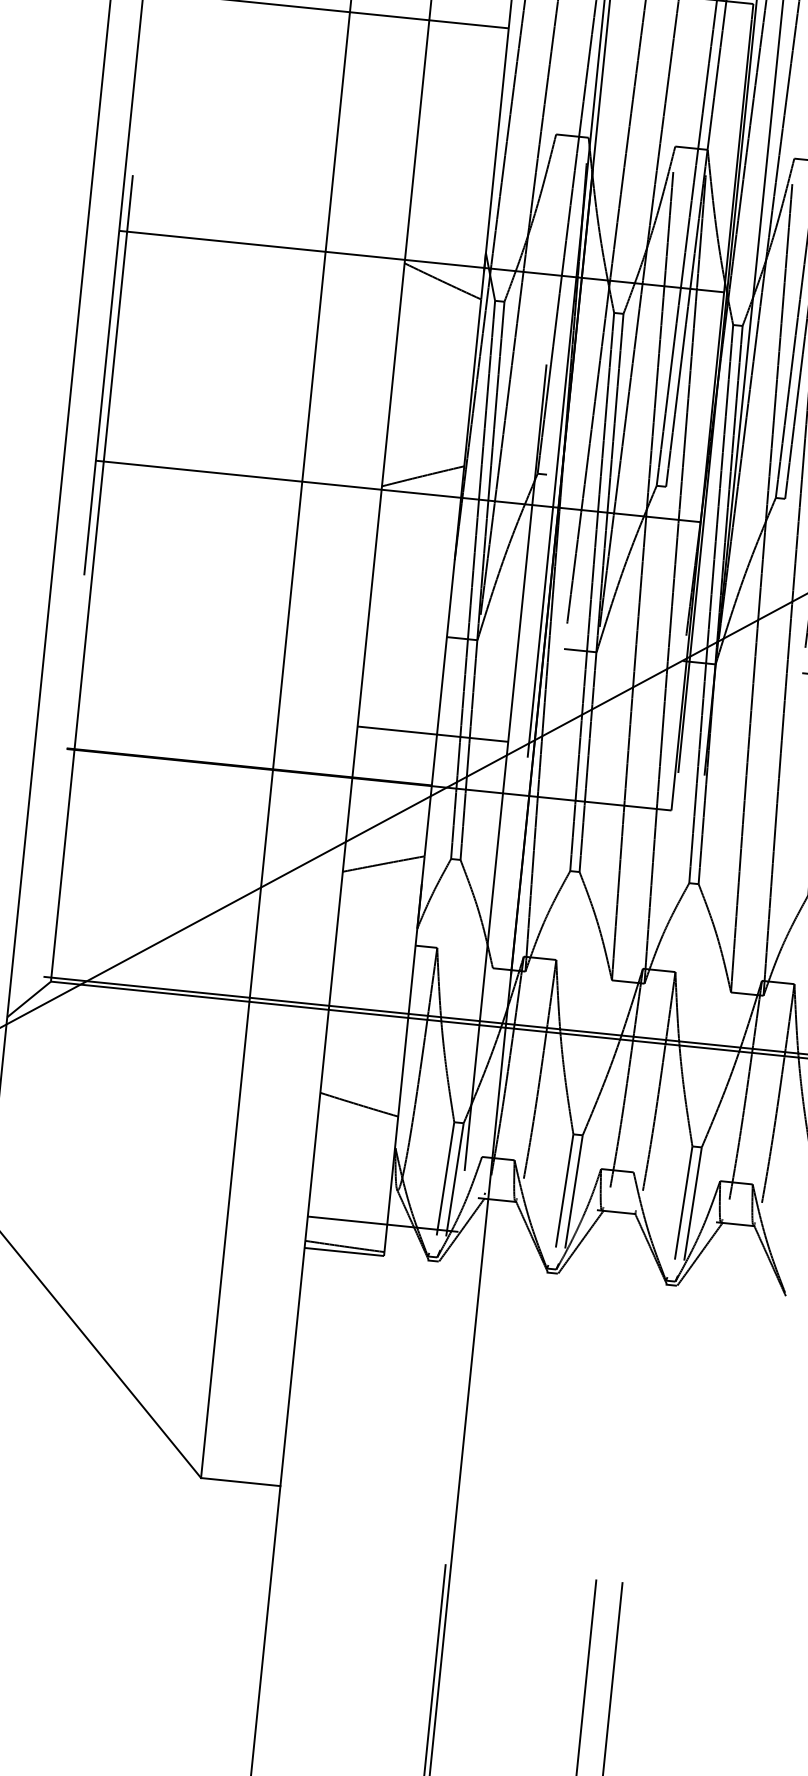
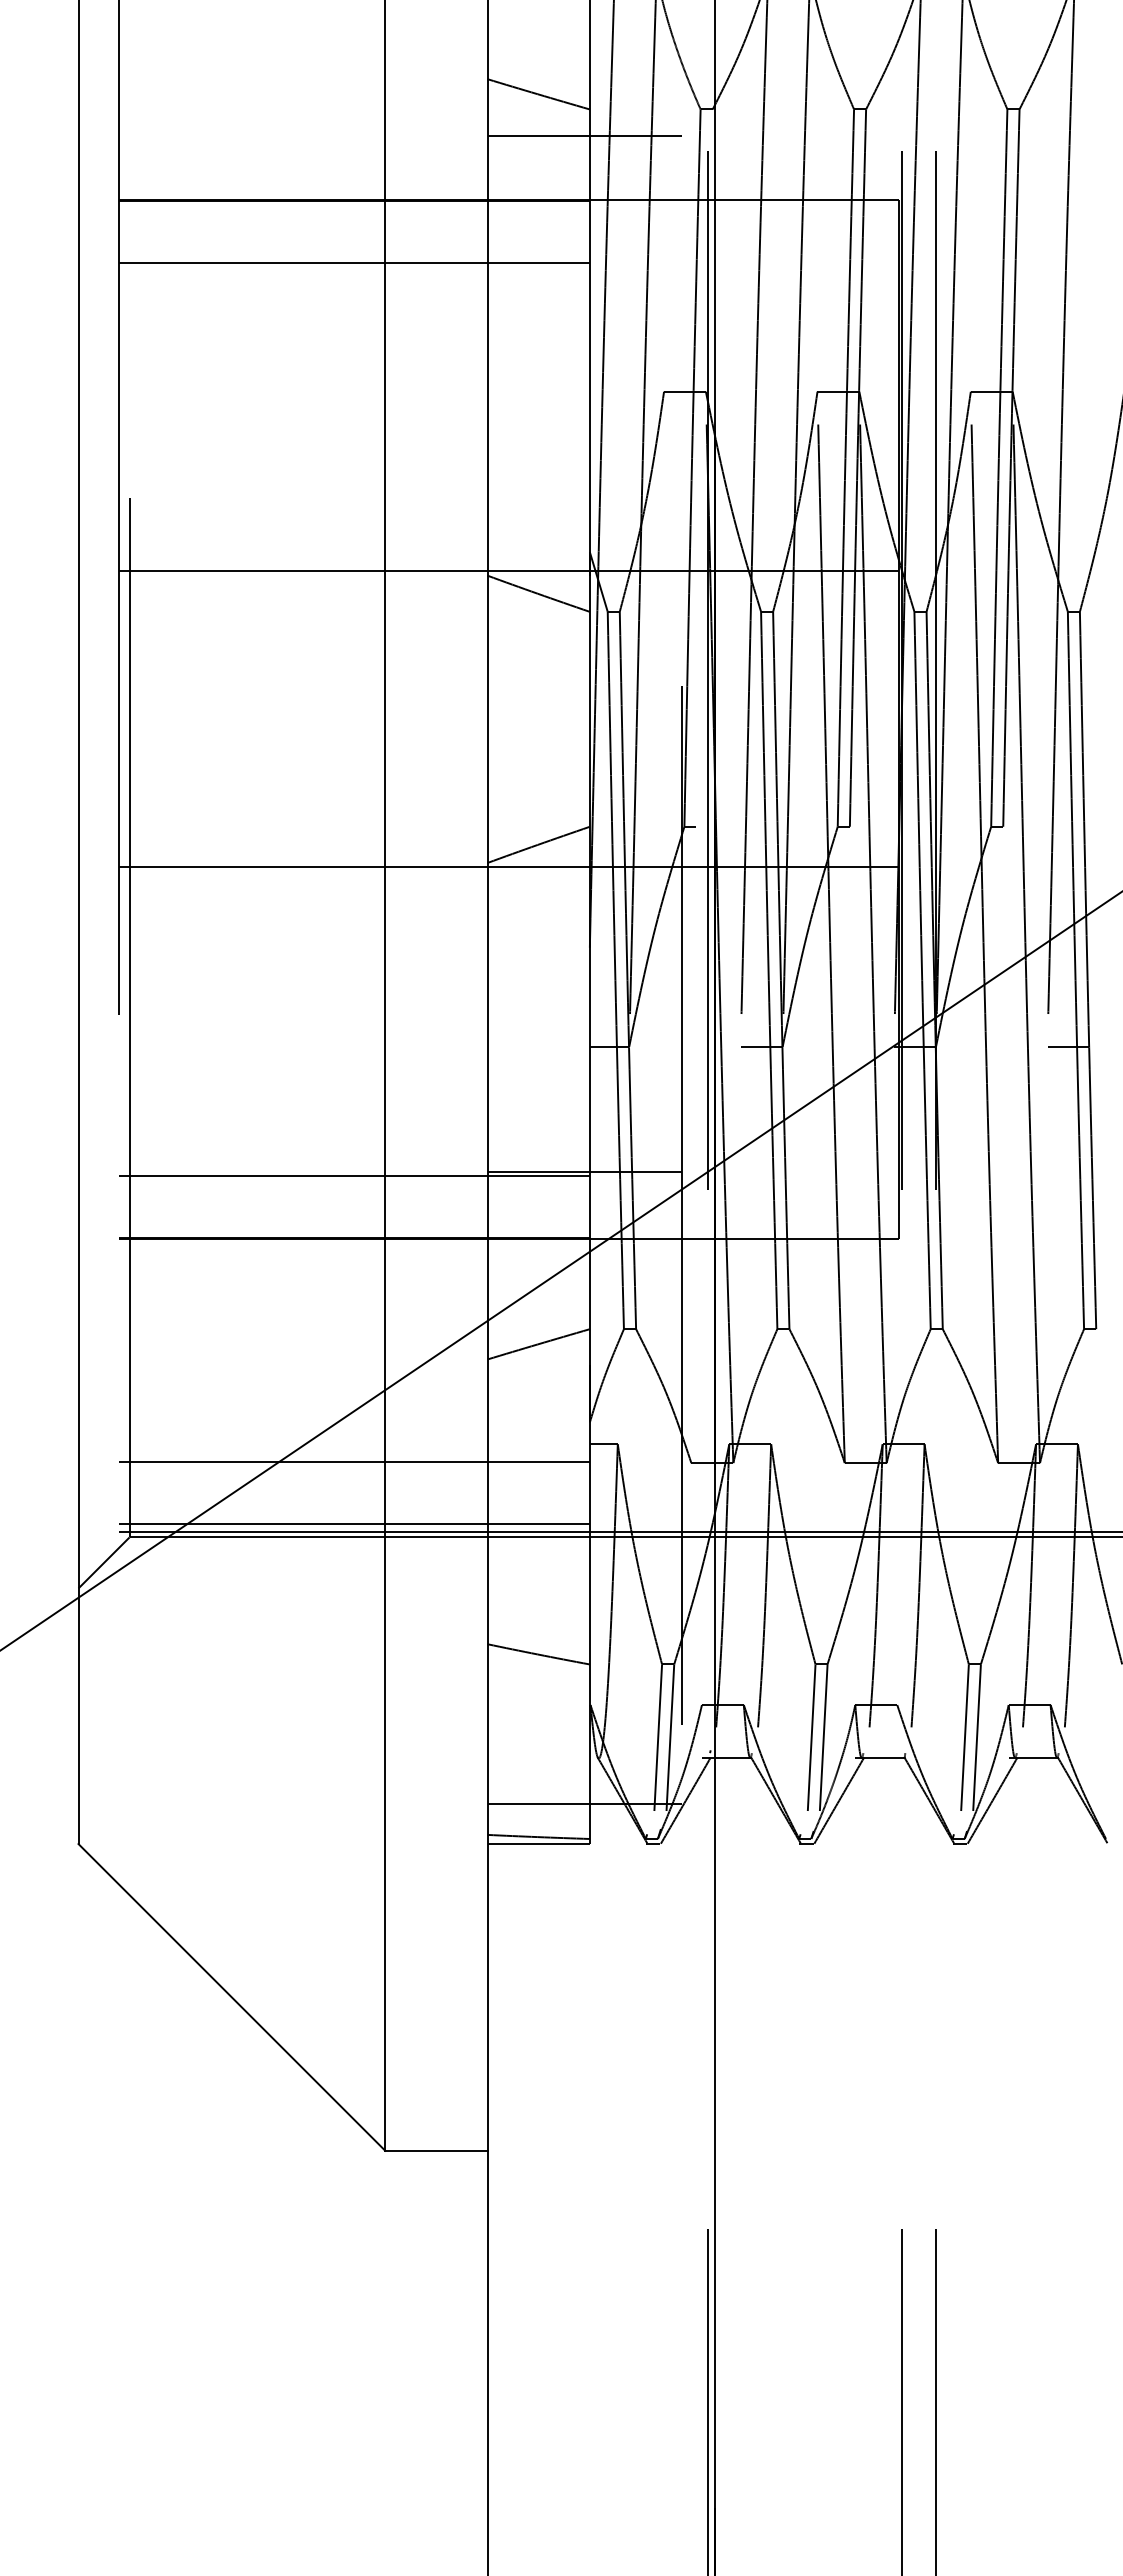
line: (253, 719) -> (354, 1176), added
line: (231, 941) -> (354, 1462), added
line: (226, 989) -> (354, 1524), added

